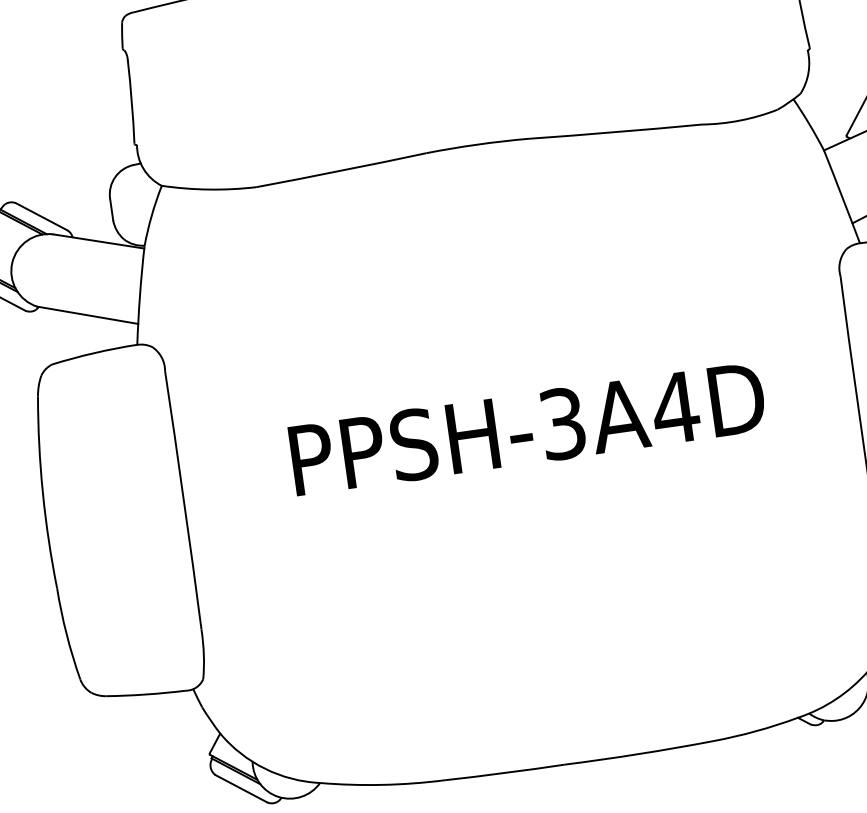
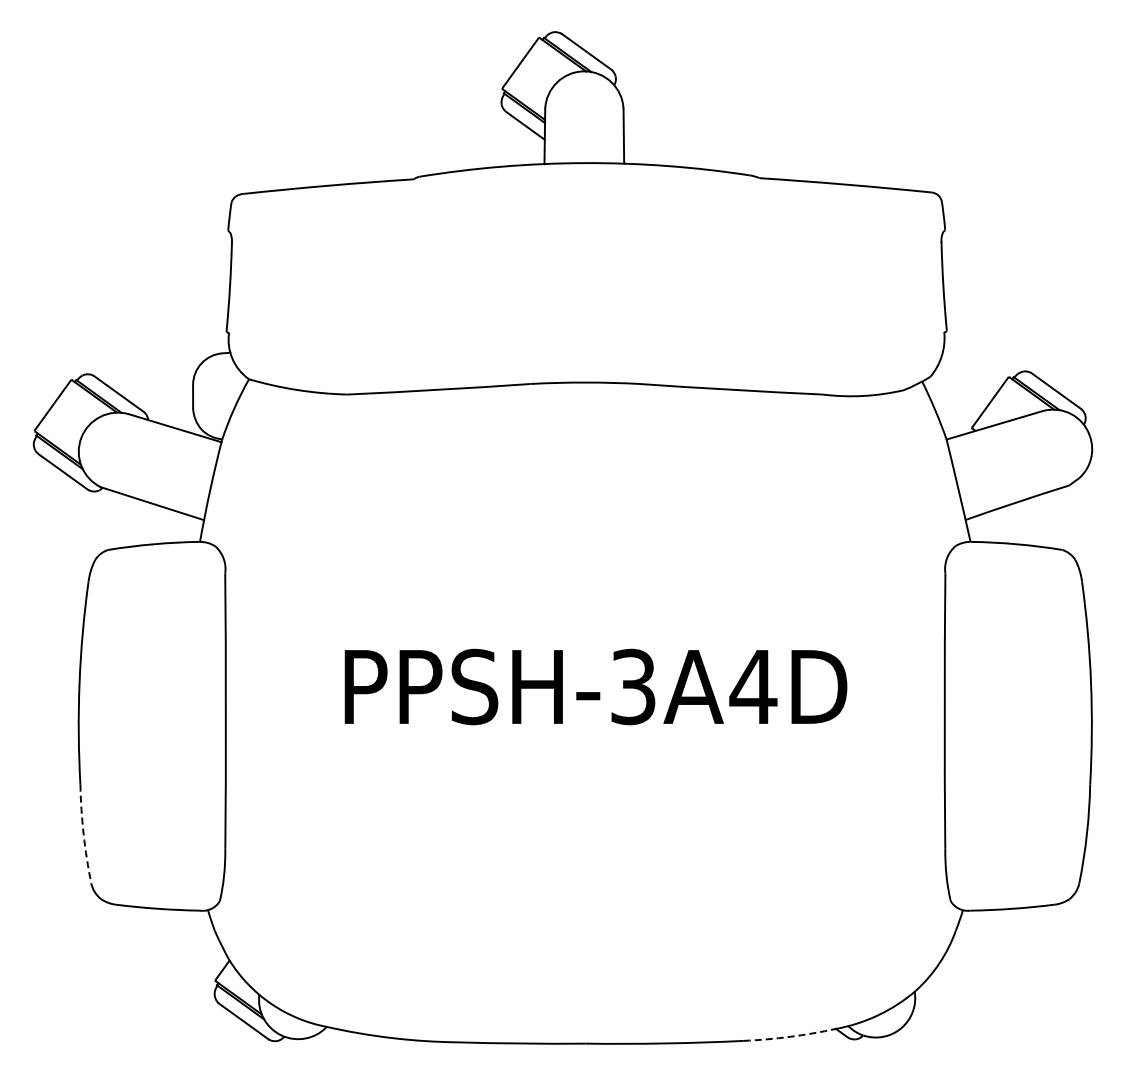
arc: (66, 634) -> (83, 834), solid -> dashed
arc: (756, 730) -> (790, 1036), solid -> dashed

